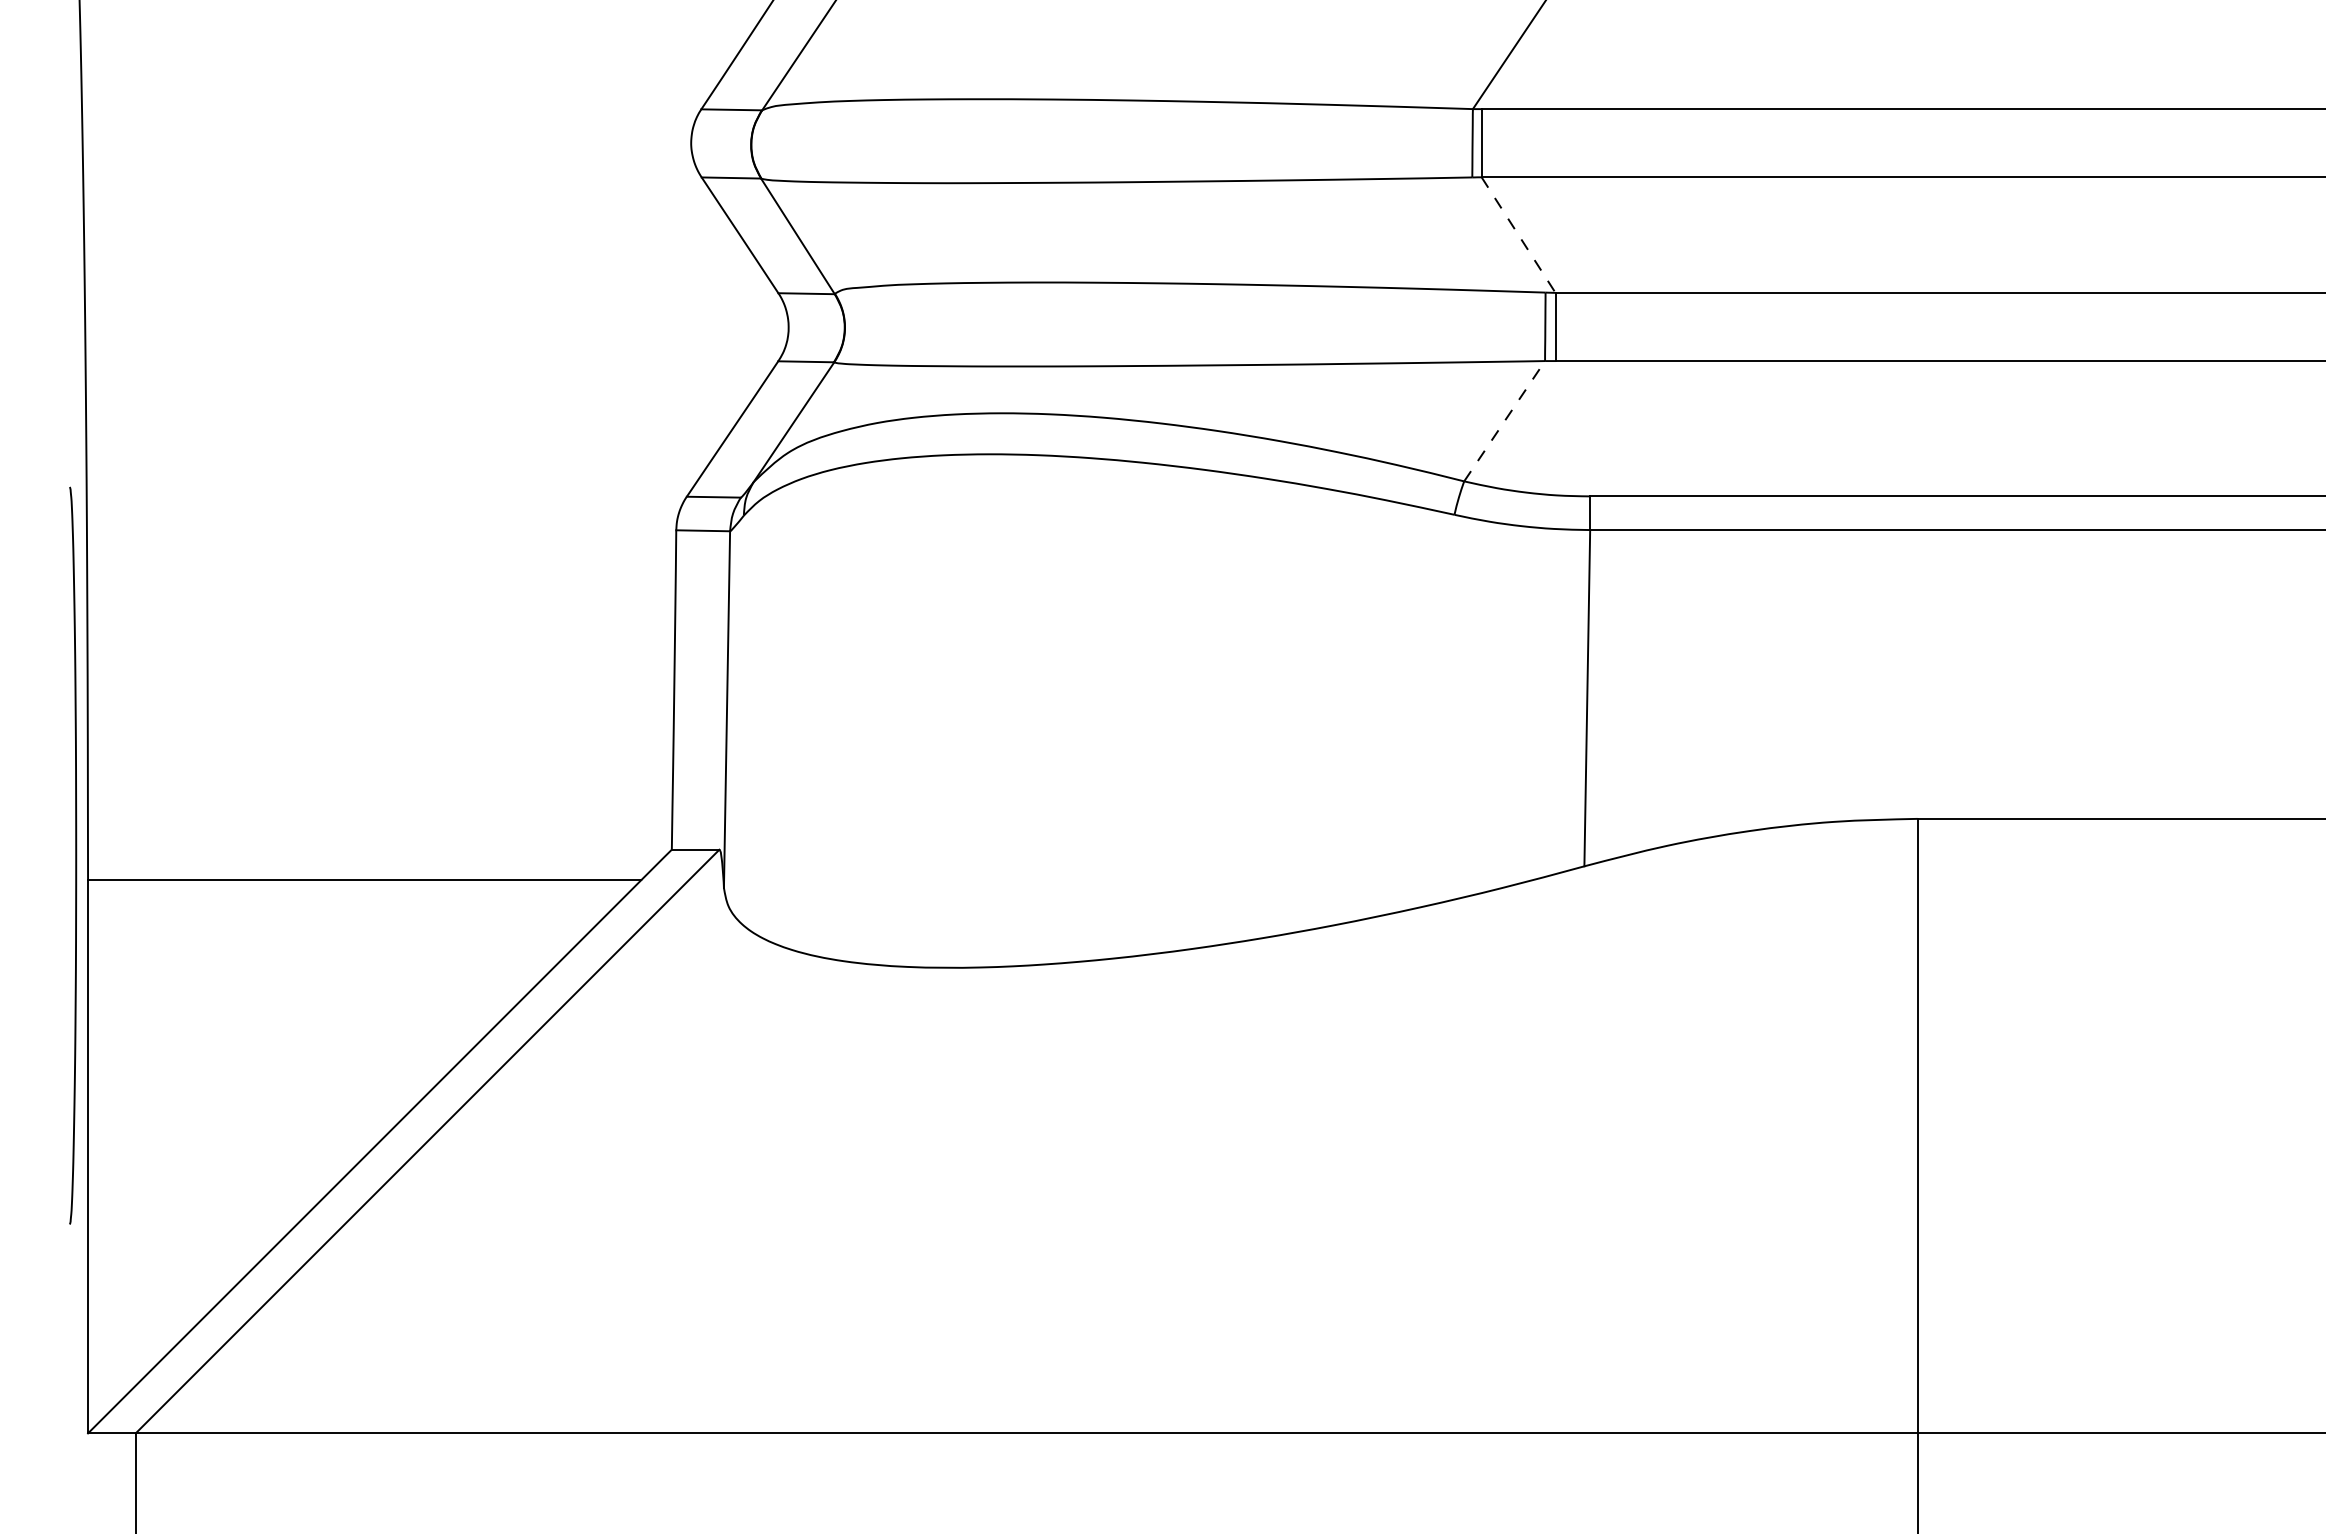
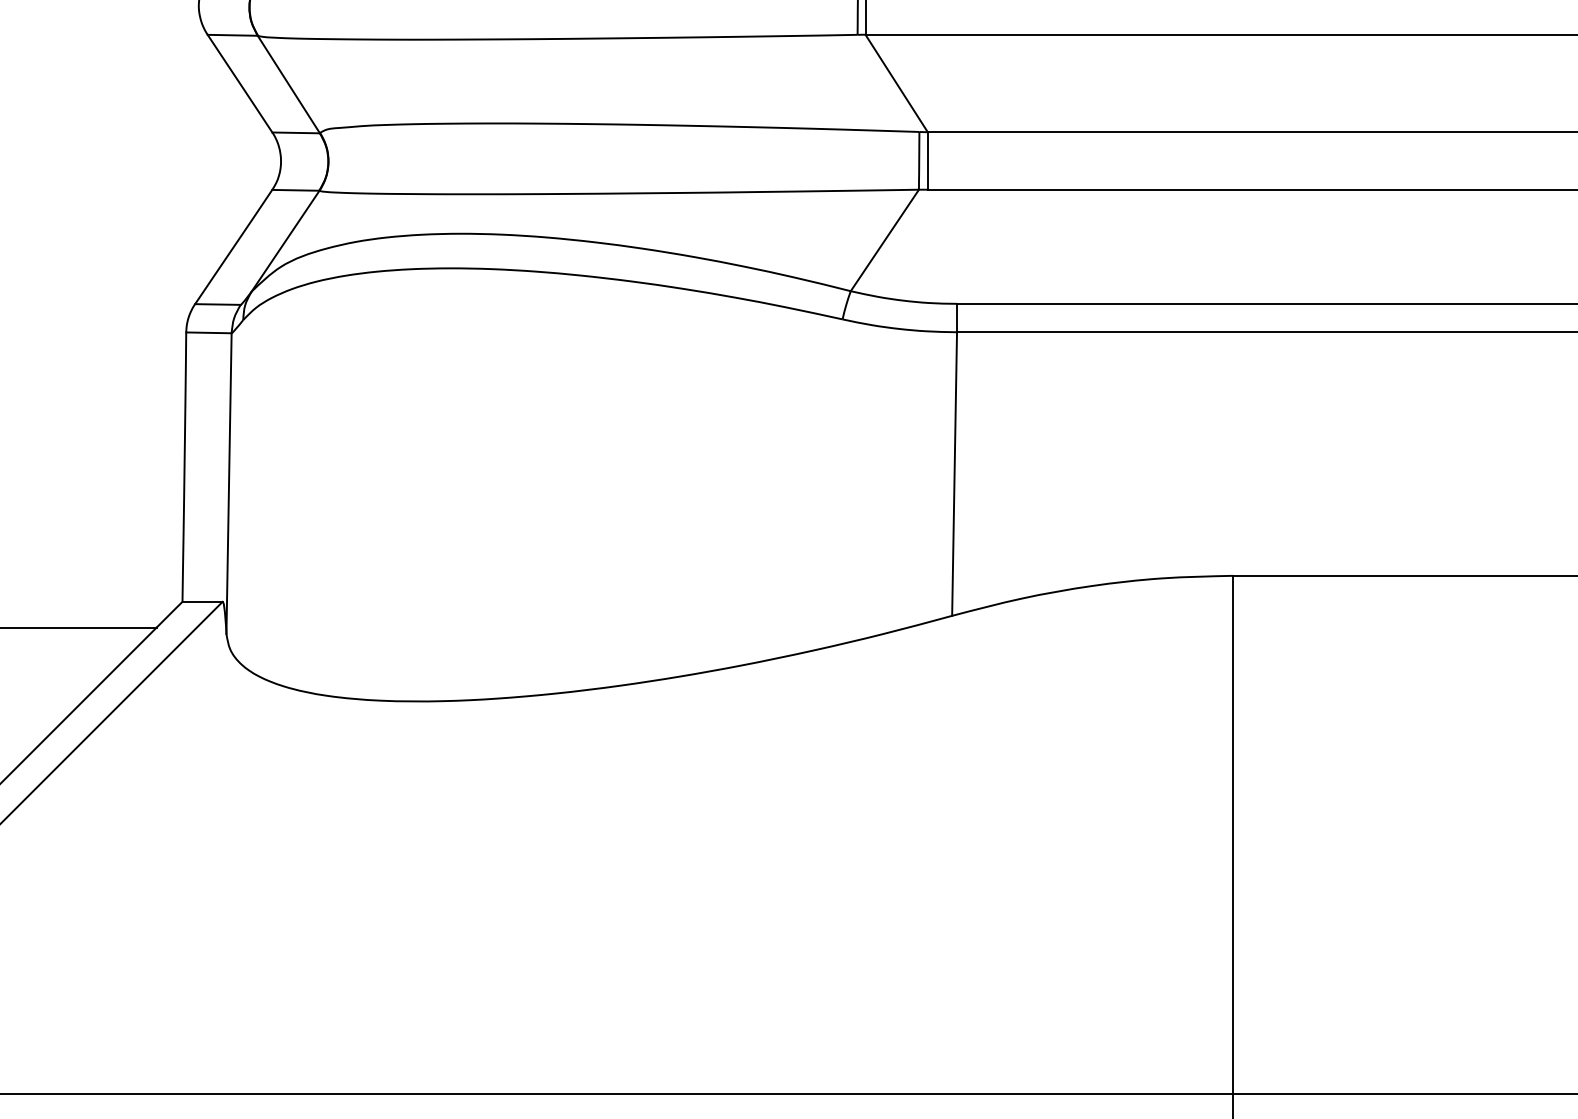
line: (1518, 235) -> (896, 83), dashed -> solid
line: (1504, 420) -> (884, 239), dashed -> solid

